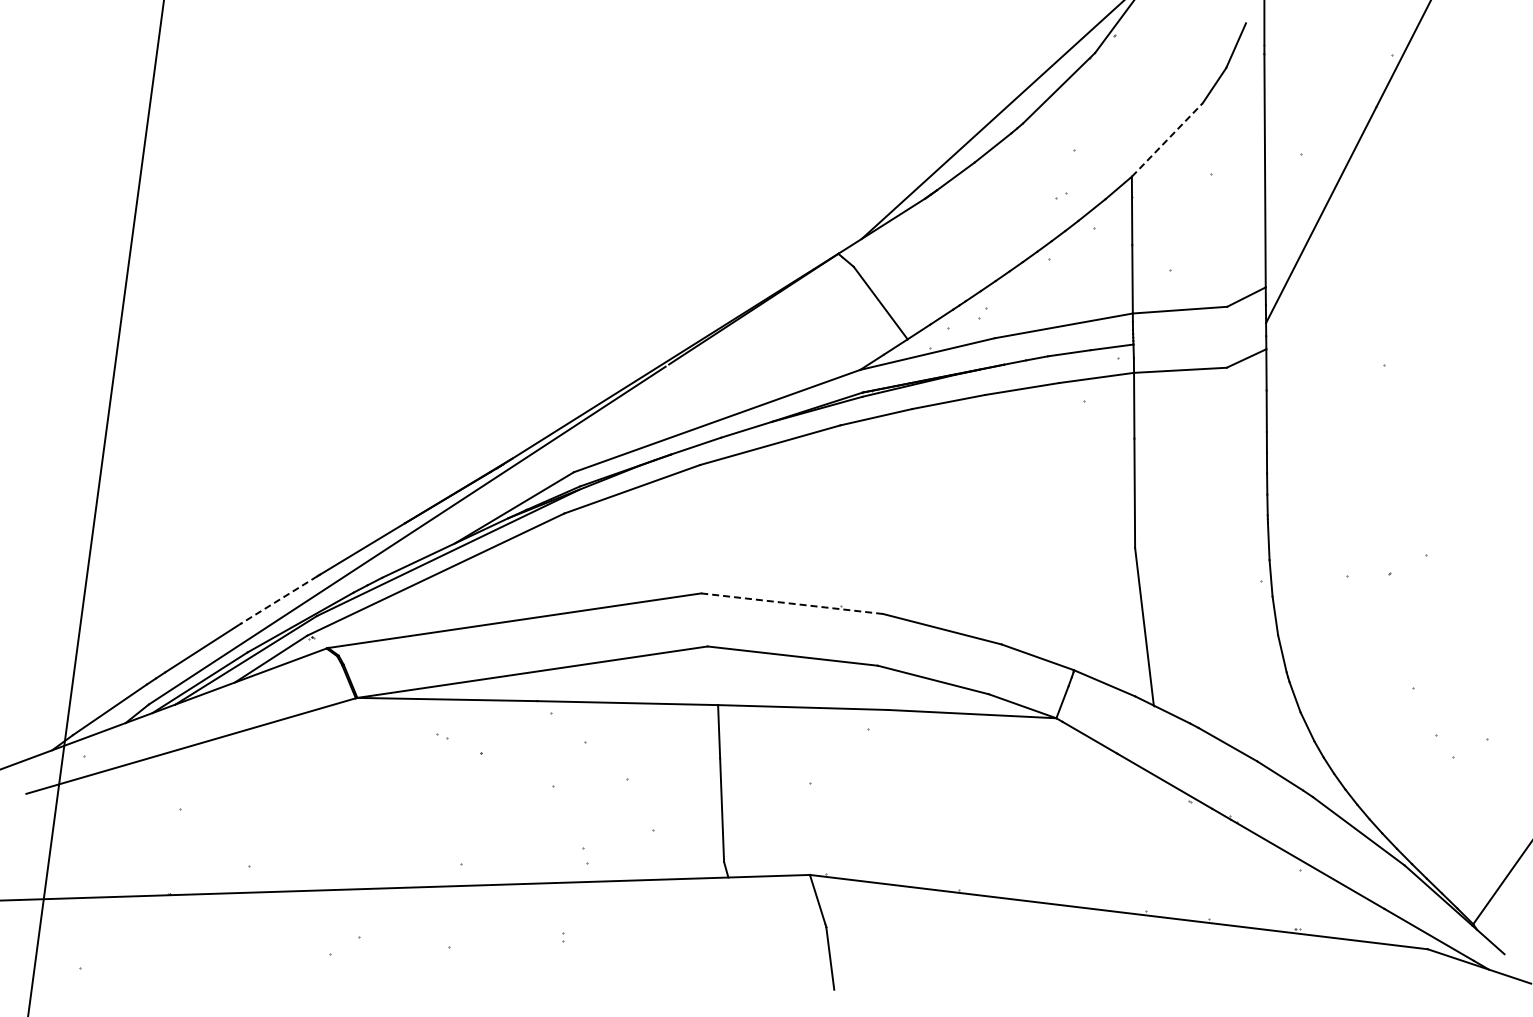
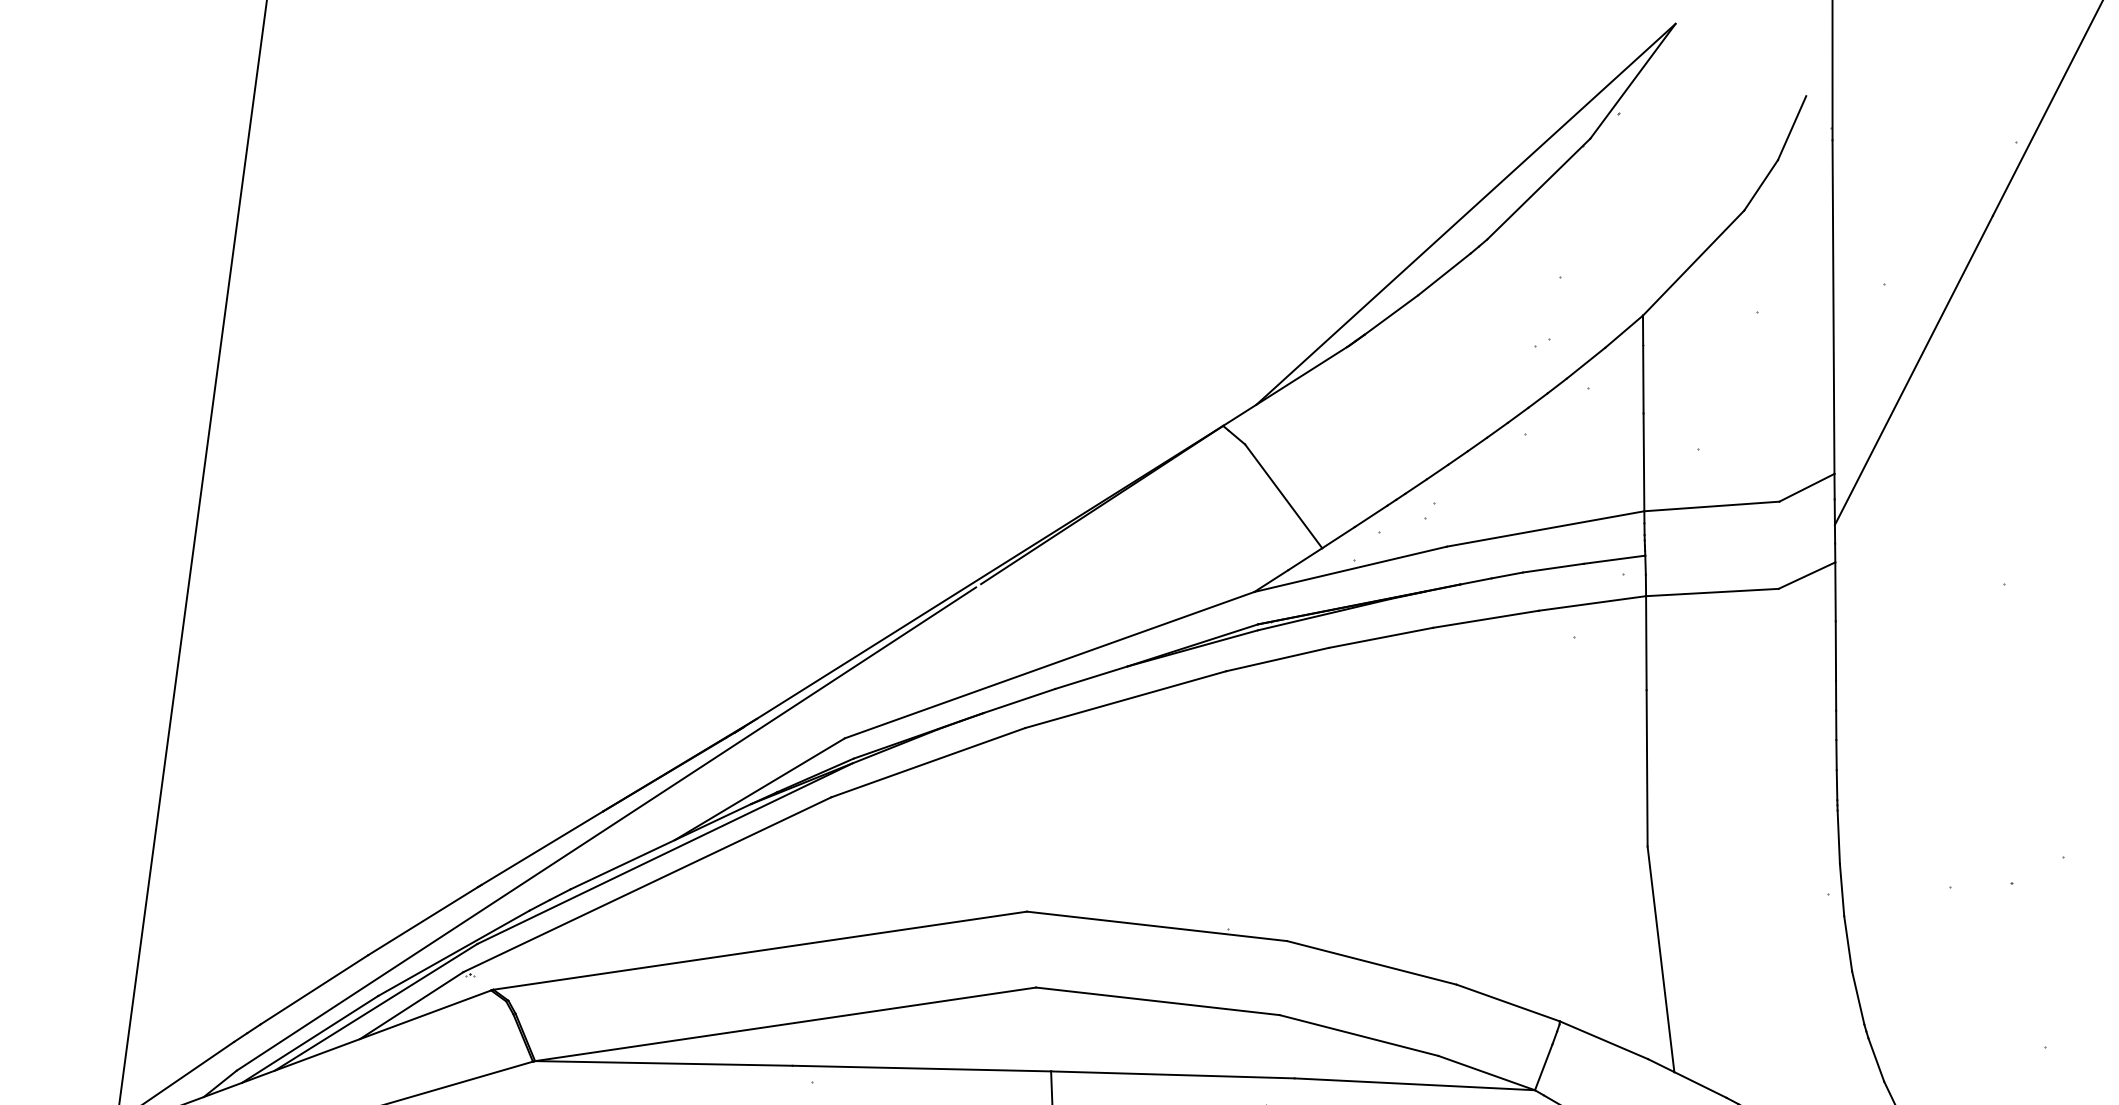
line: (1167, 139) -> (1693, 262), dashed -> solid
line: (278, 600) -> (422, 921), dashed -> solid
line: (792, 603) -> (1157, 926), dashed -> solid

